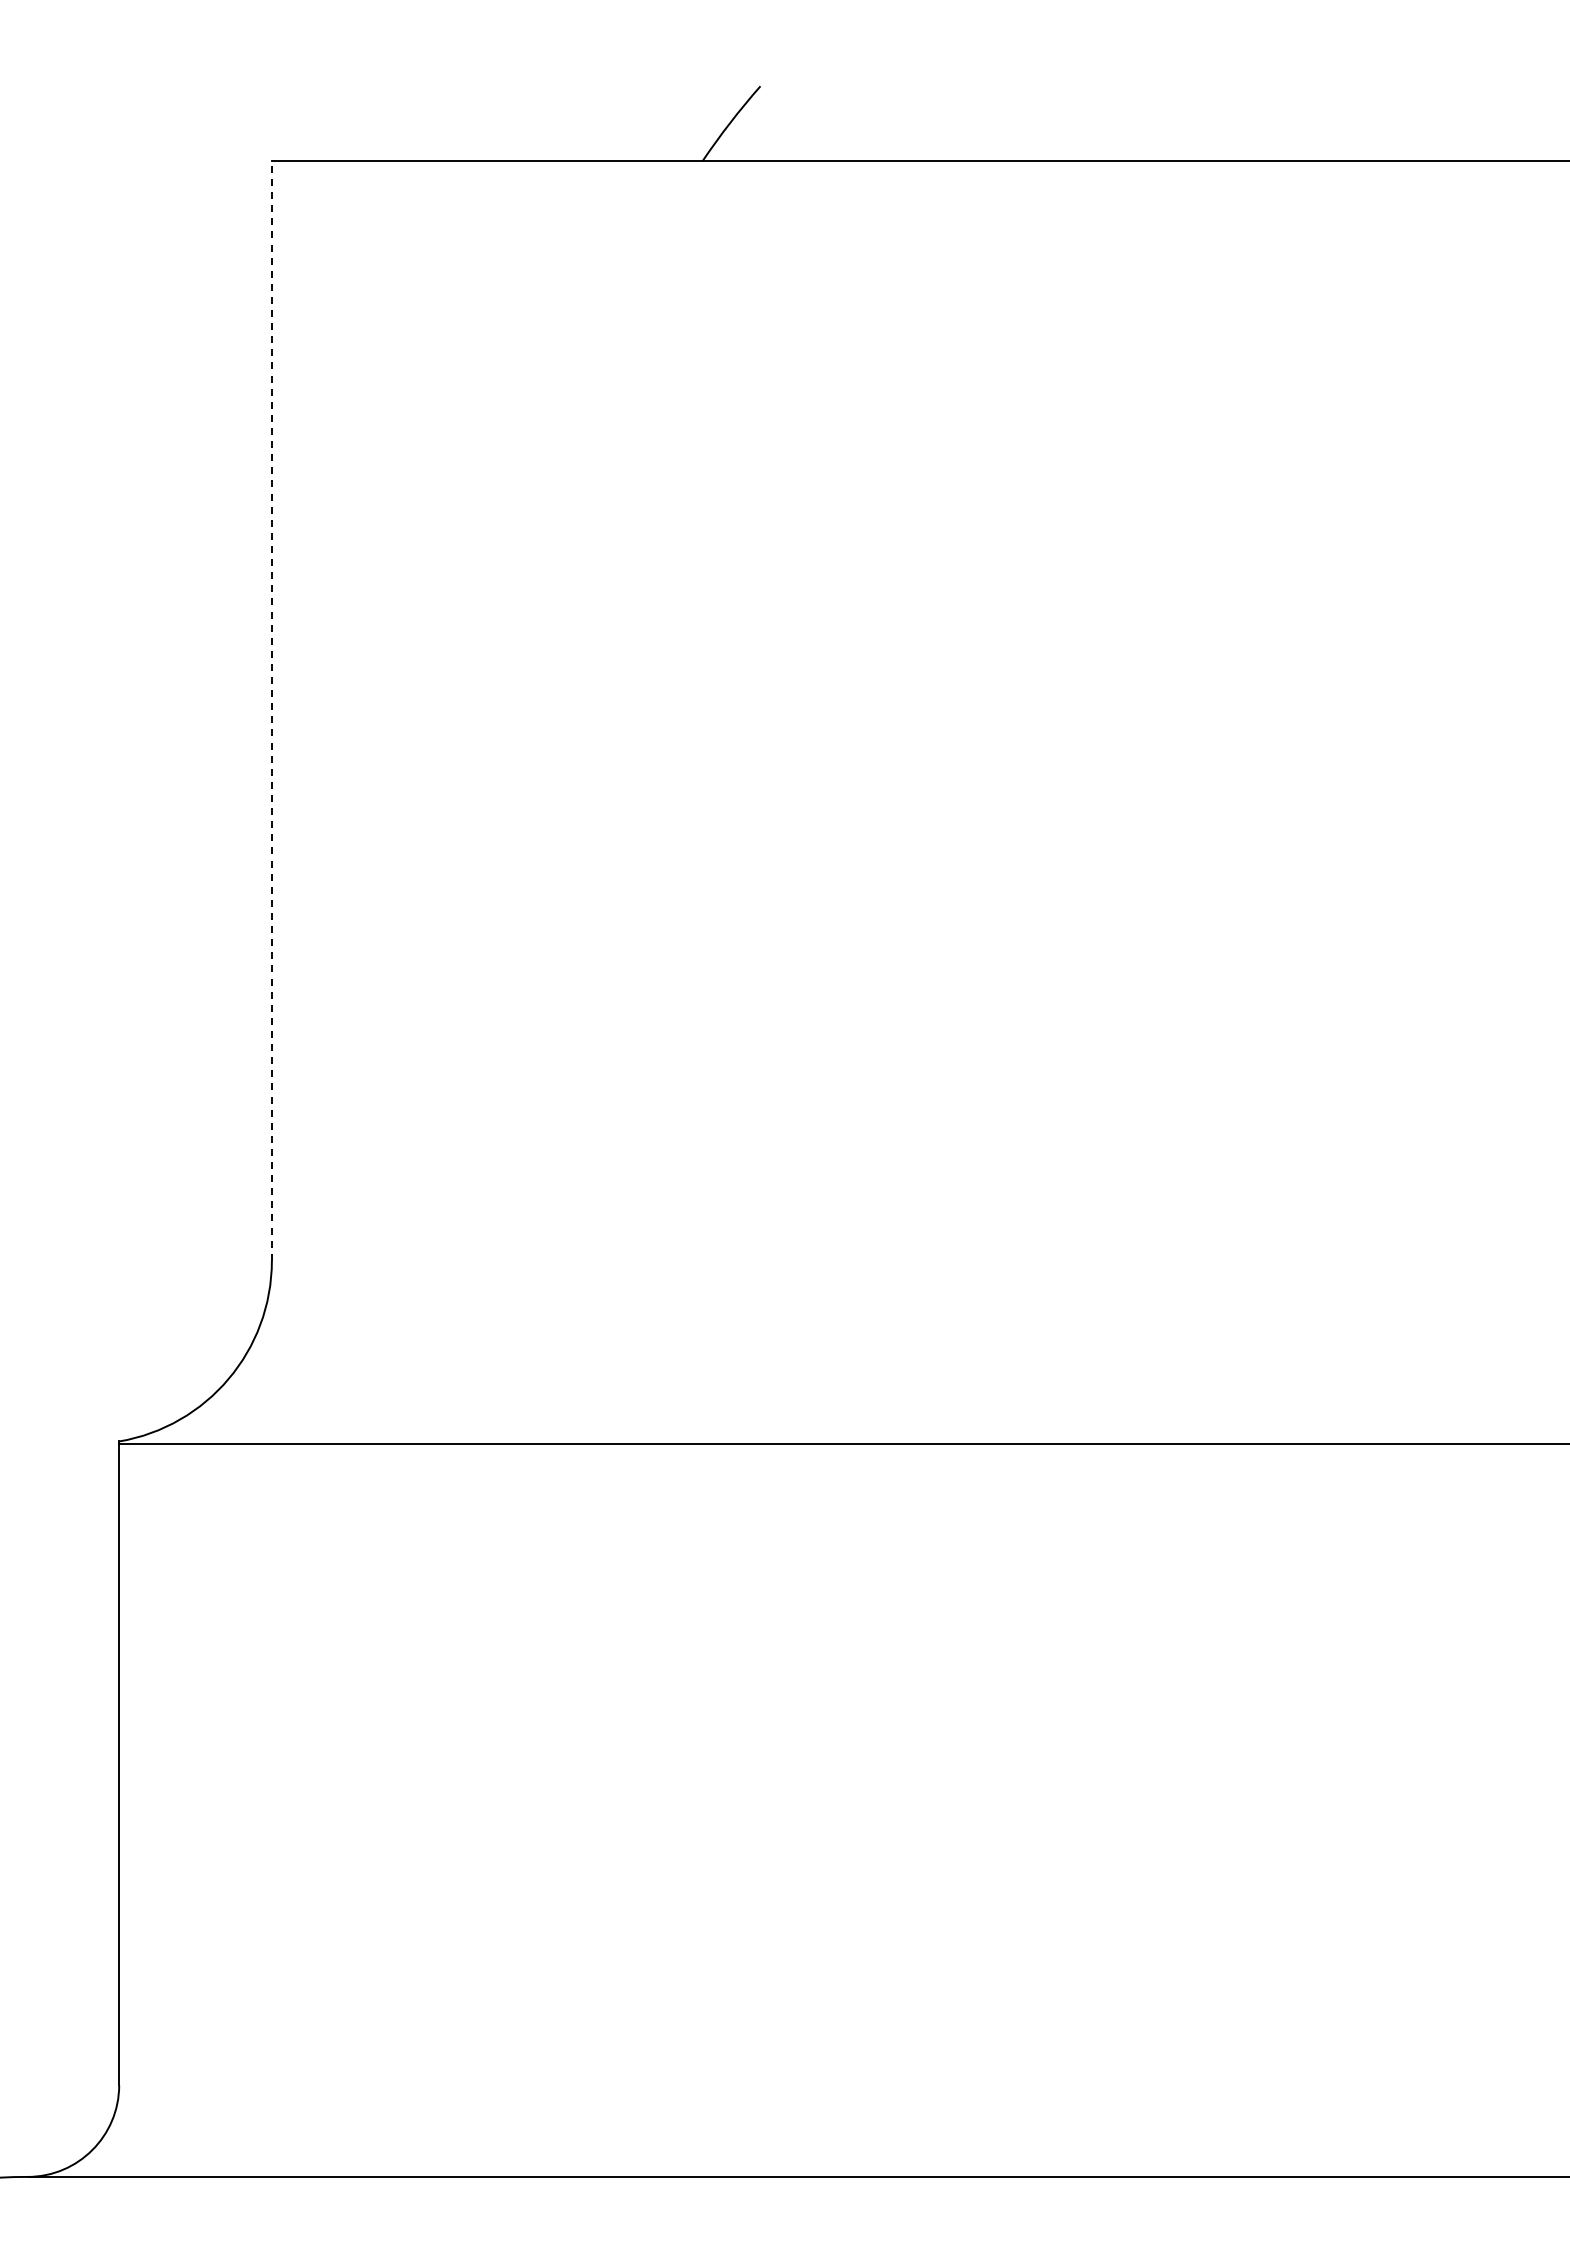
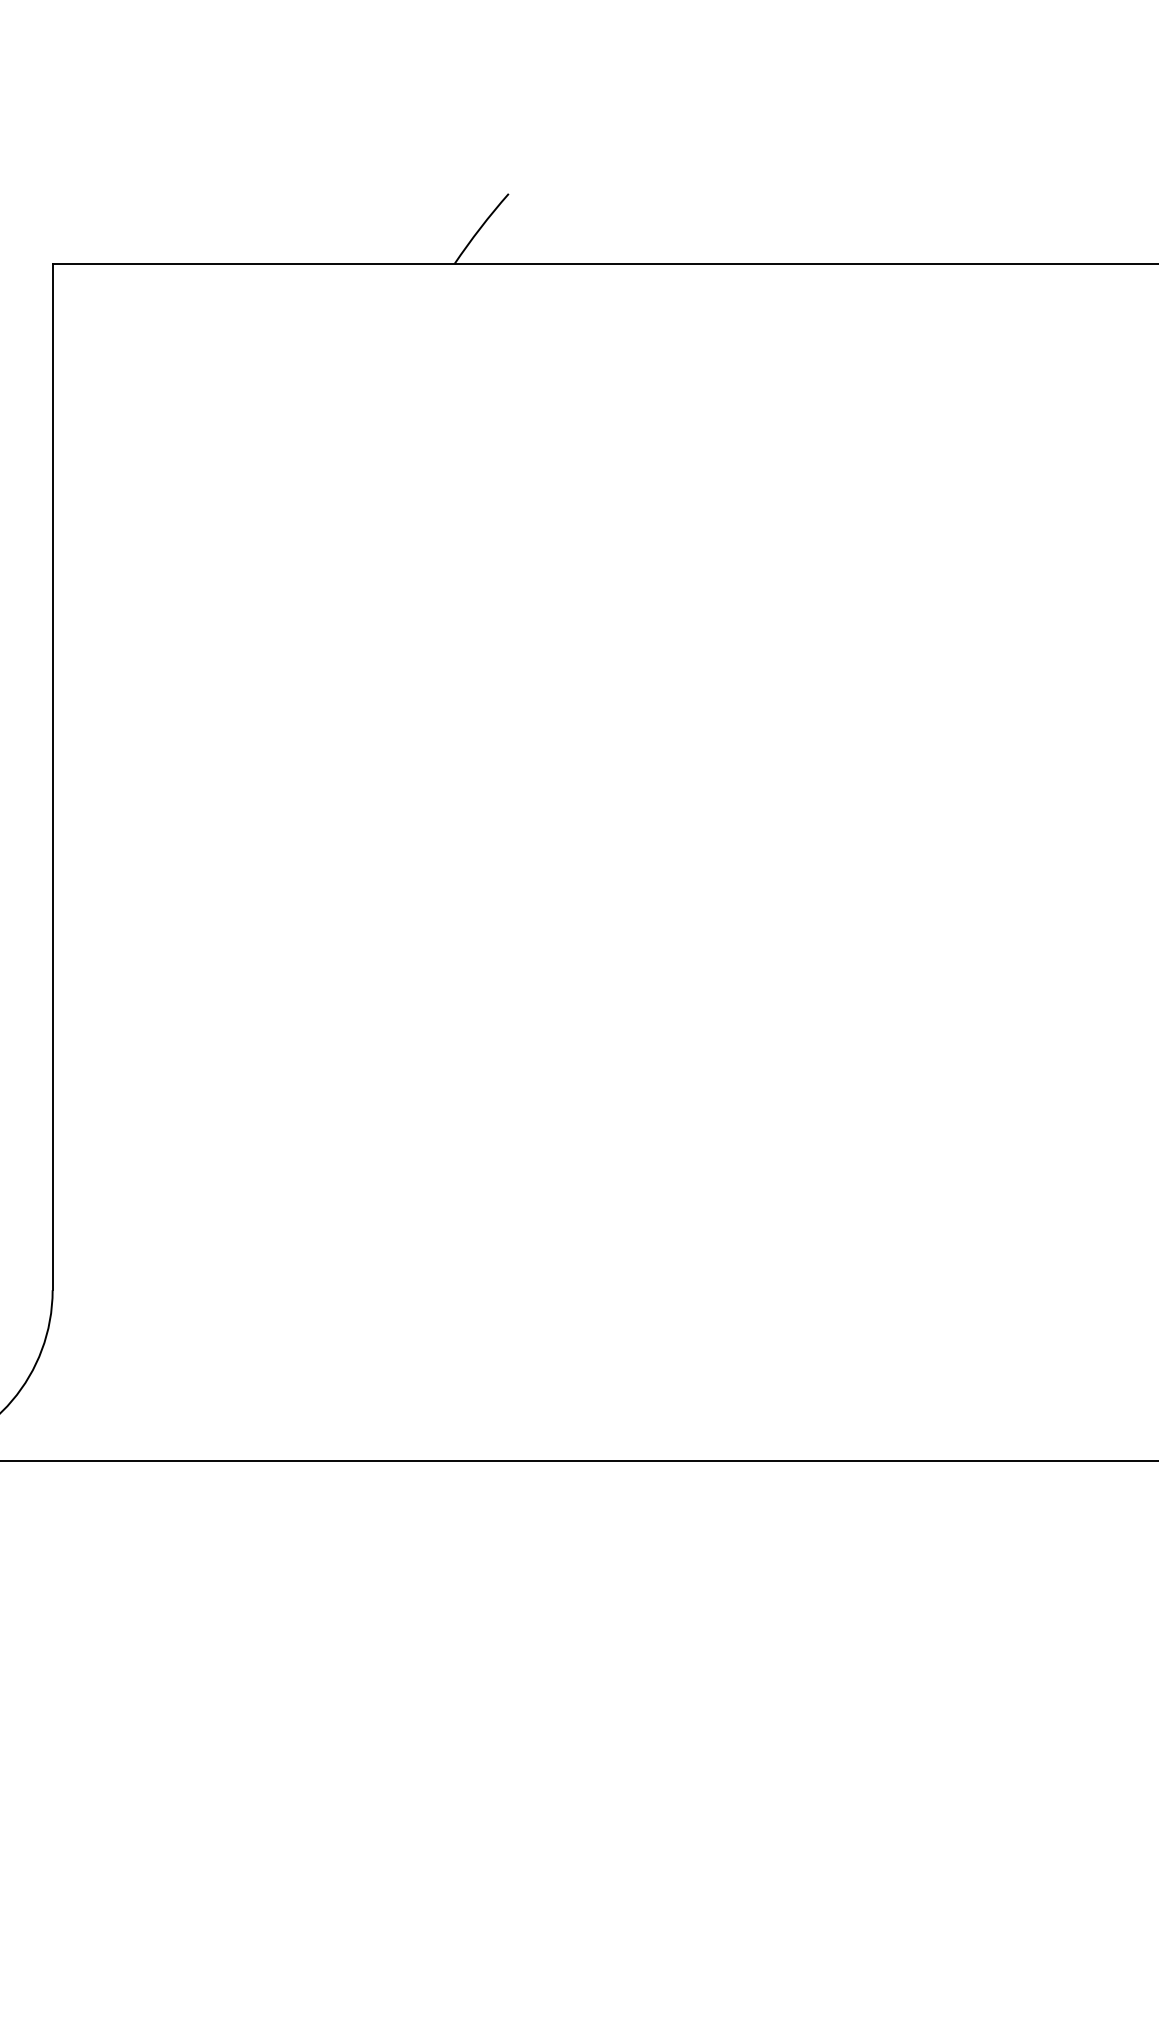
line: (271, 711) -> (52, 777), dashed -> solid

